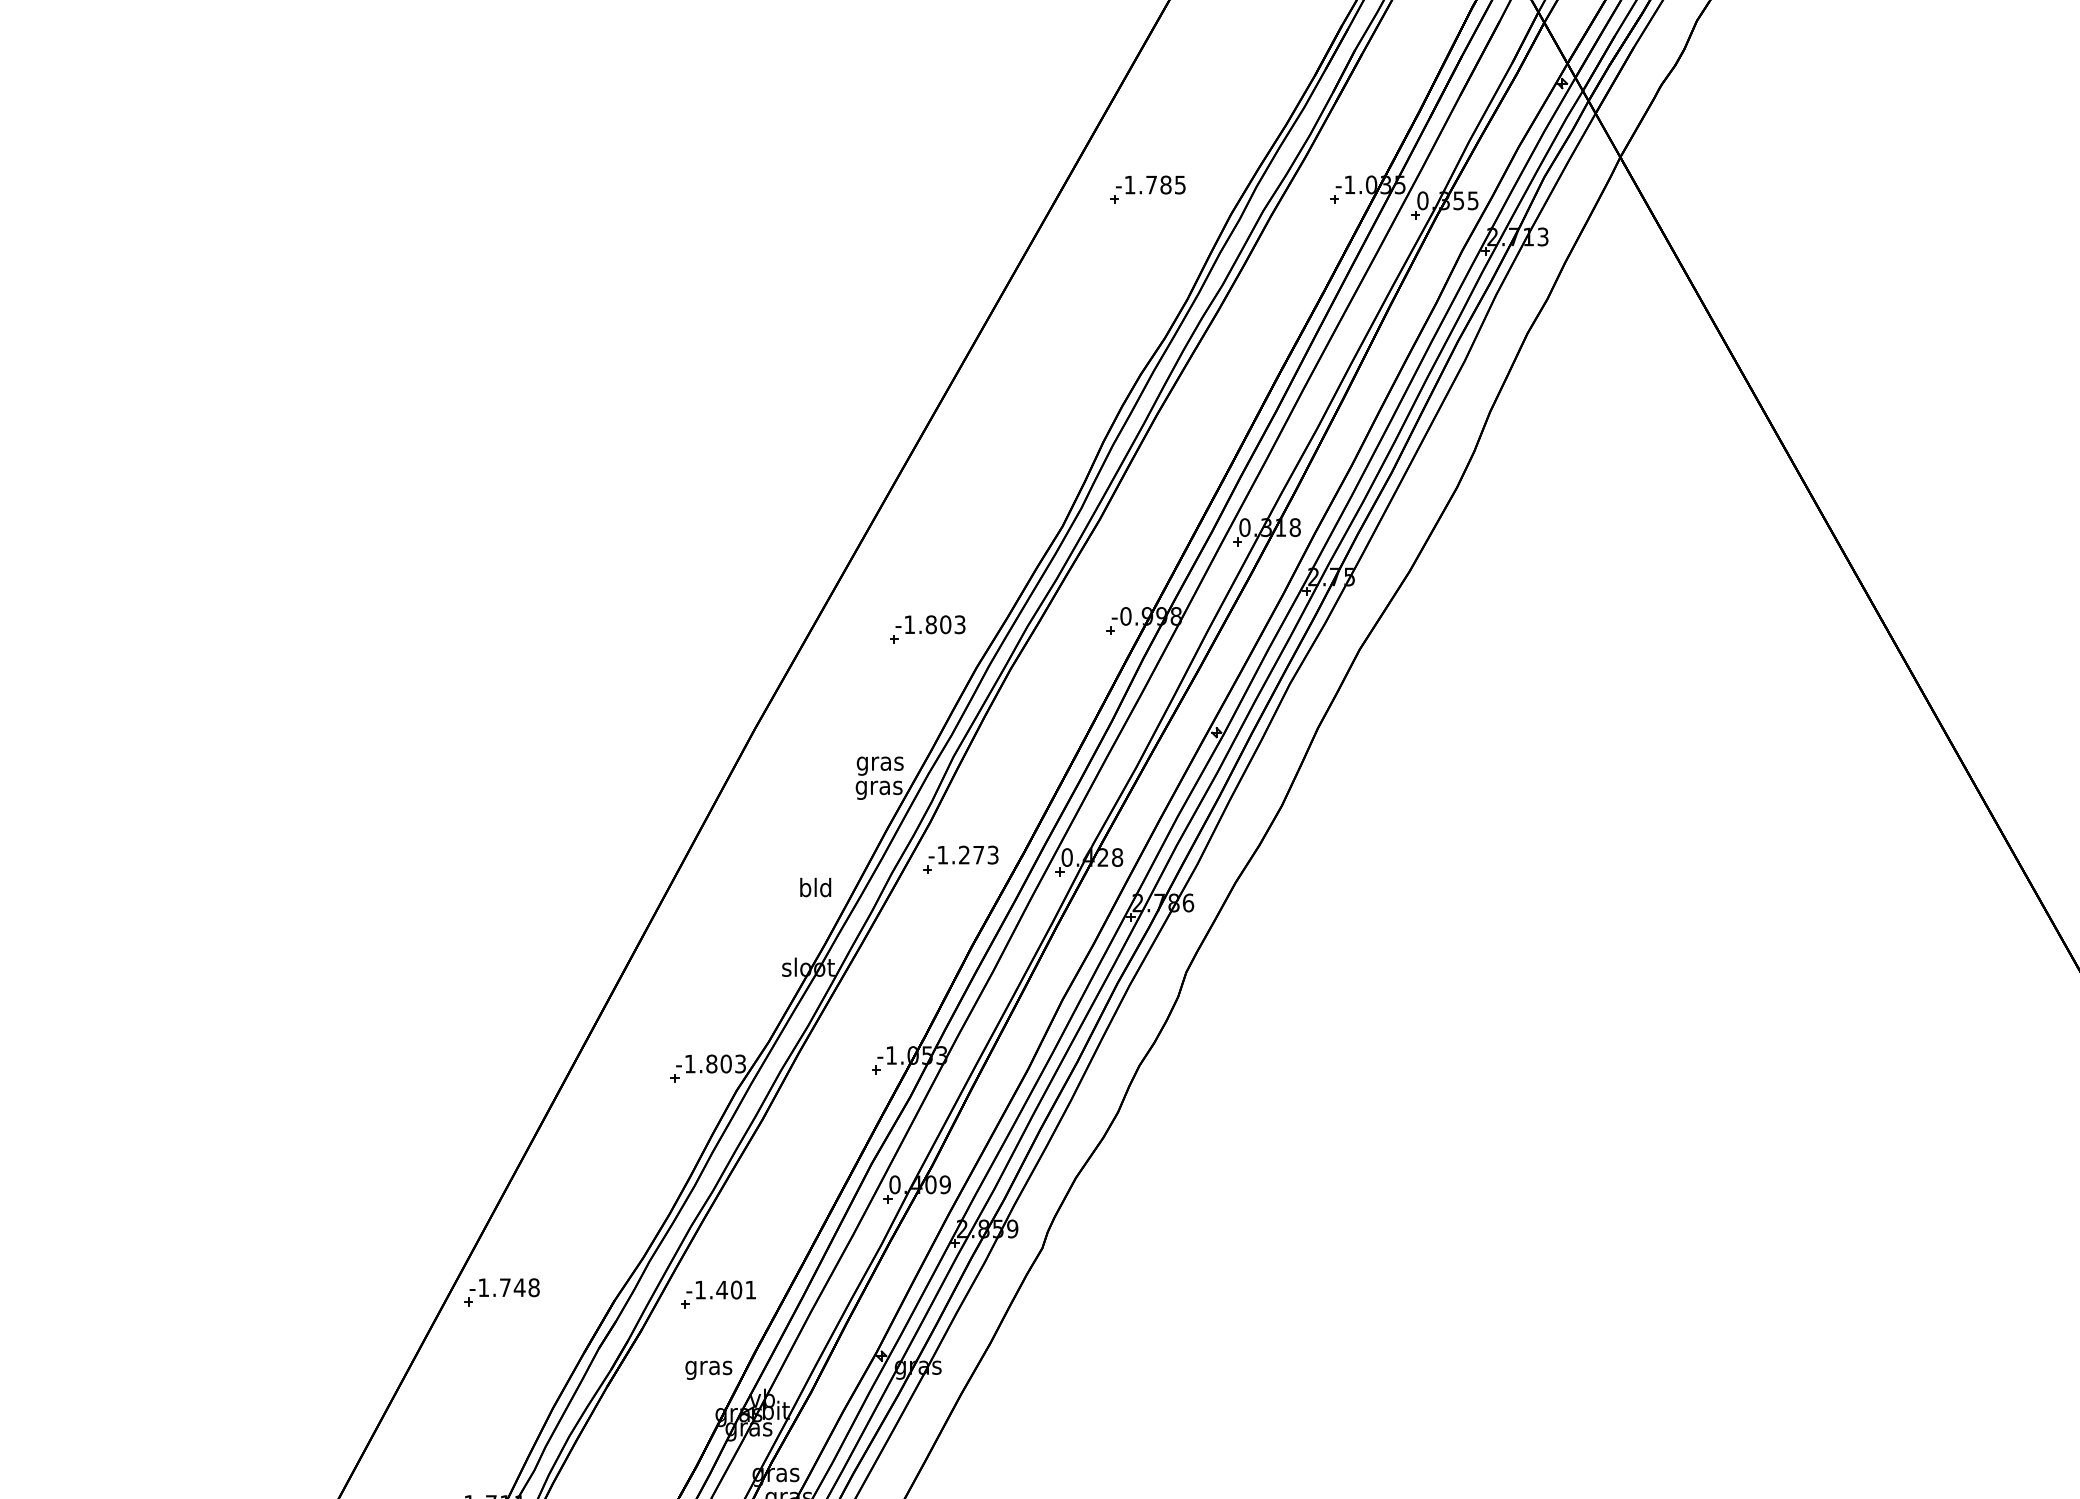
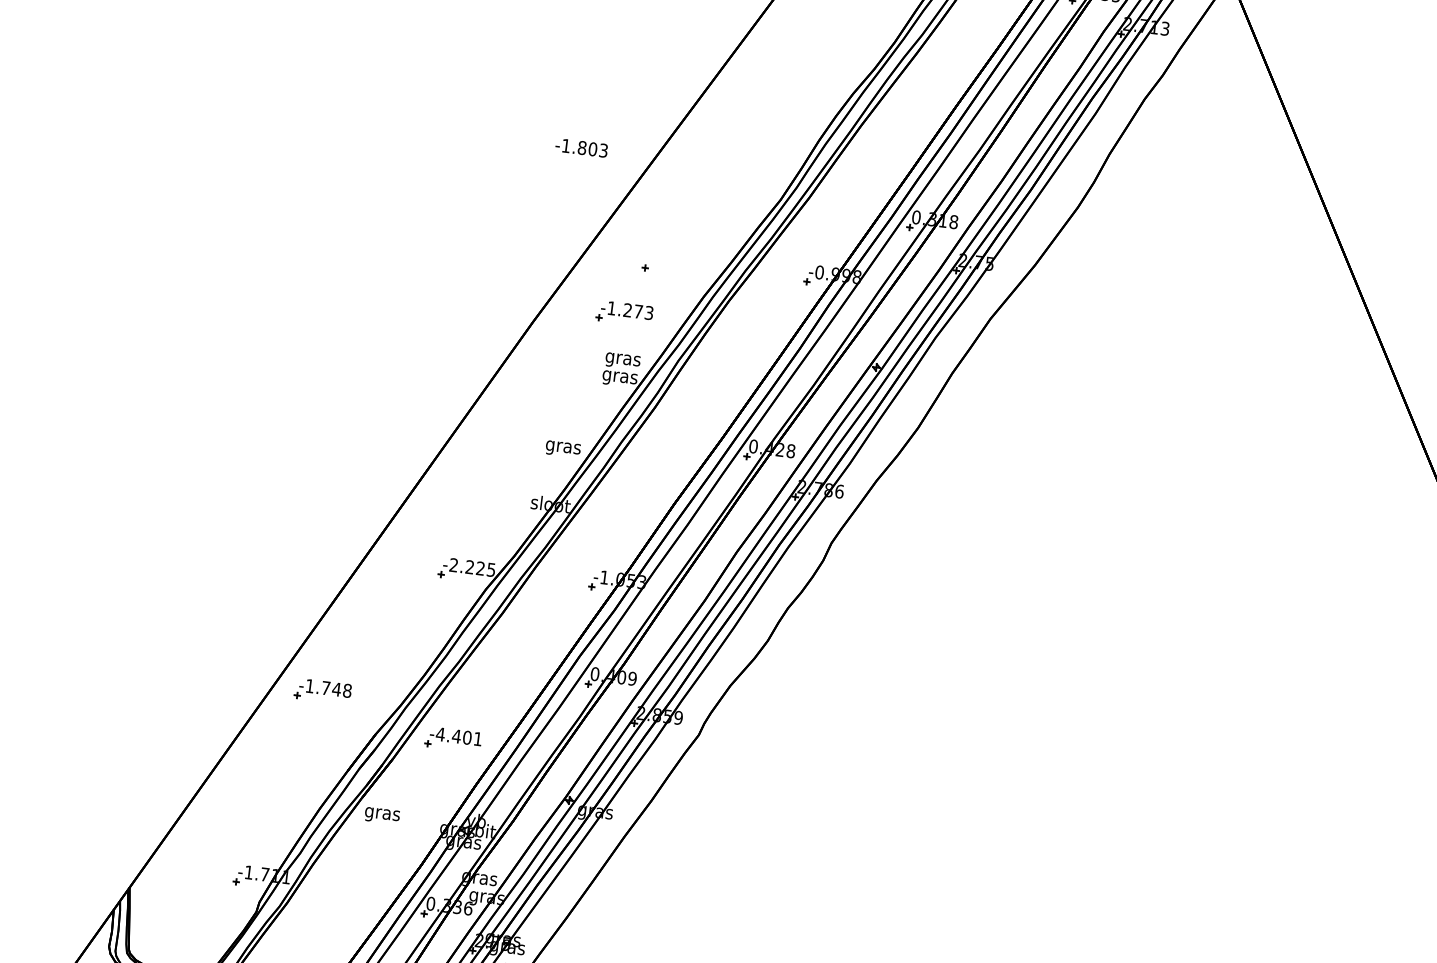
text: (930, 624) -> (581, 147), moved
part: (960, 859) -> (624, 313), moved
text: (815, 889) -> (563, 447), bld -> gras
text: (714, 1063) -> (471, 567), -1.803 -> -2.225
text: (700, 1290) -> (440, 734), -1.401 -> -4.401
part: (501, 1292) -> (322, 691), moved
text: (708, 1369) -> (382, 815), moved

